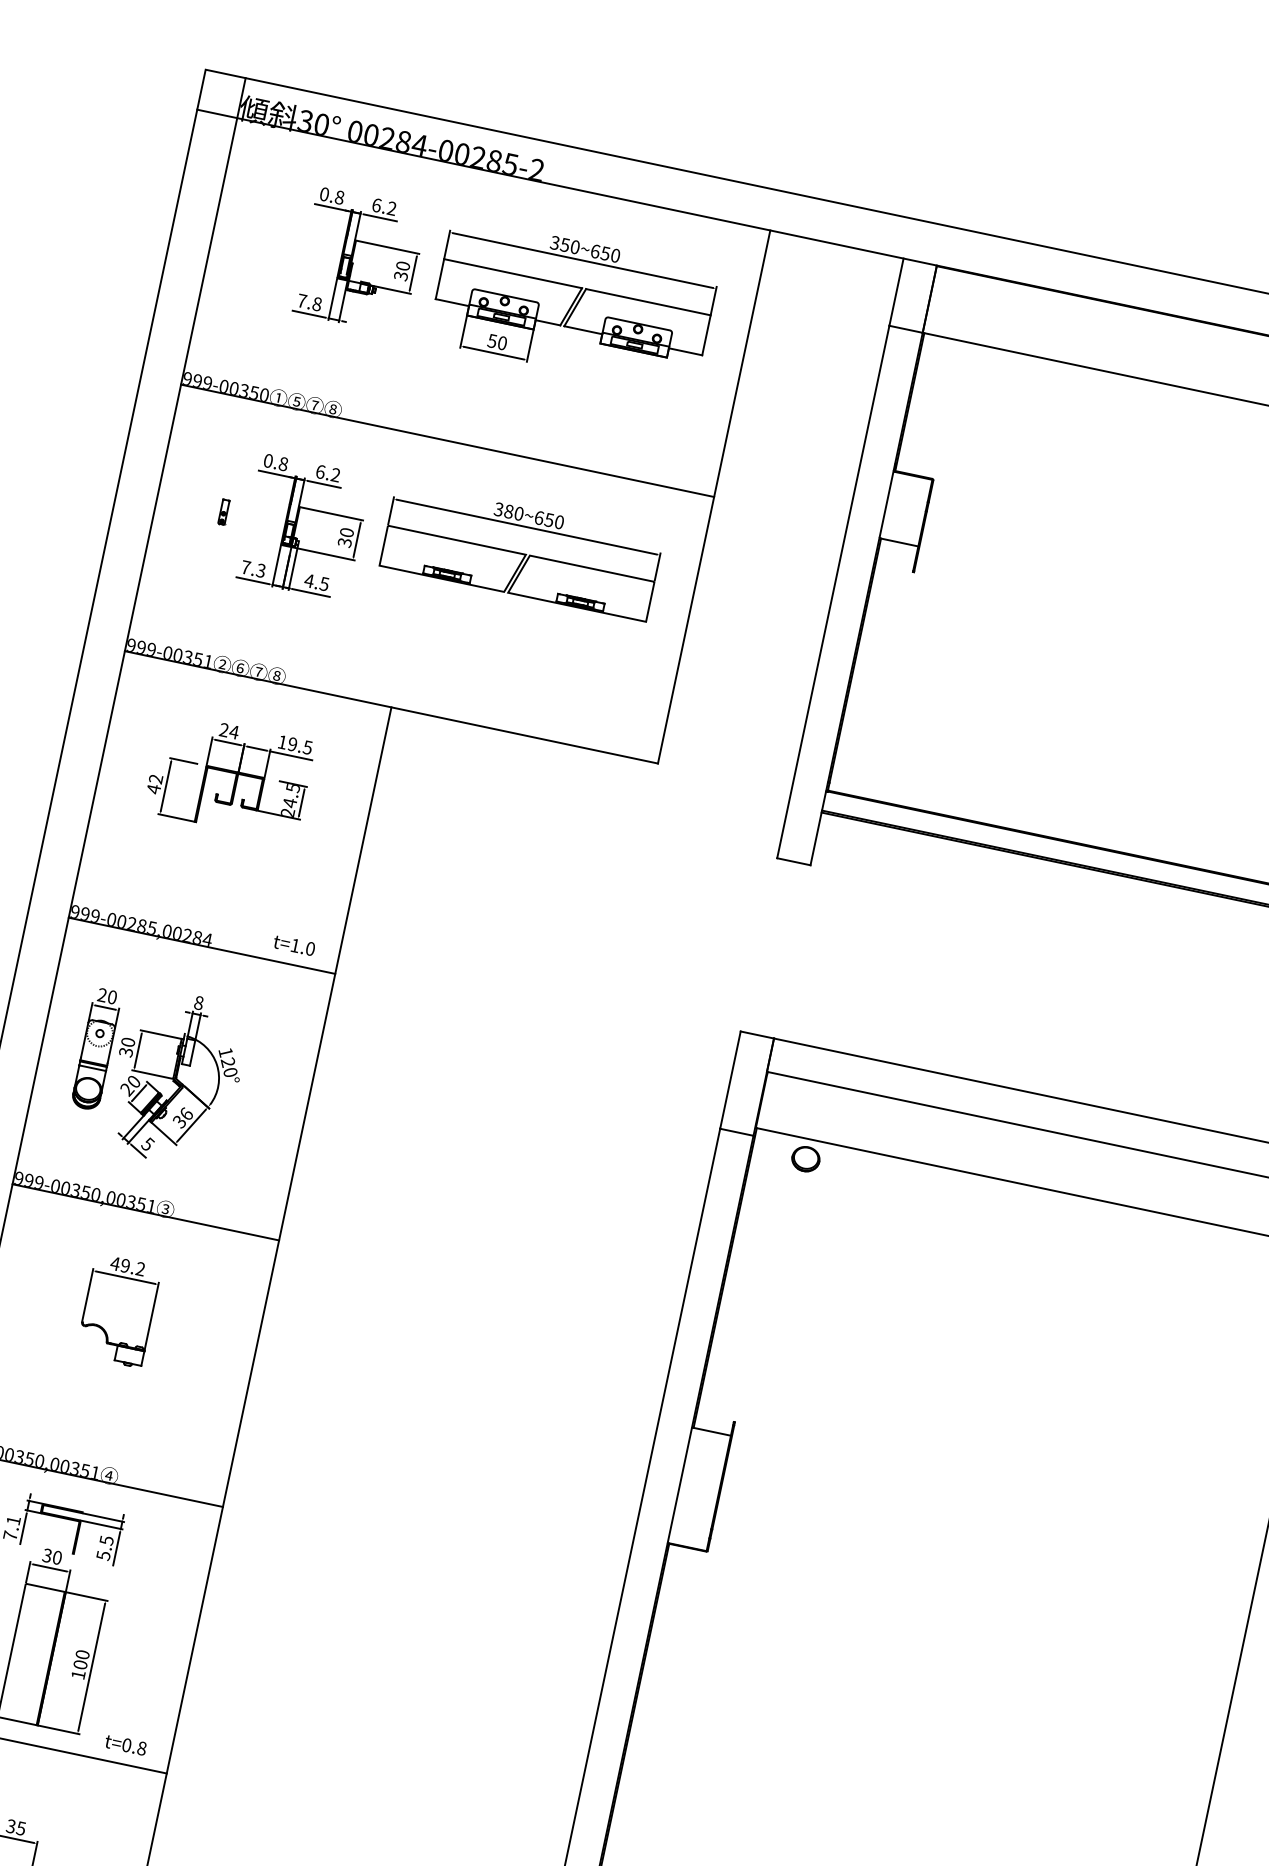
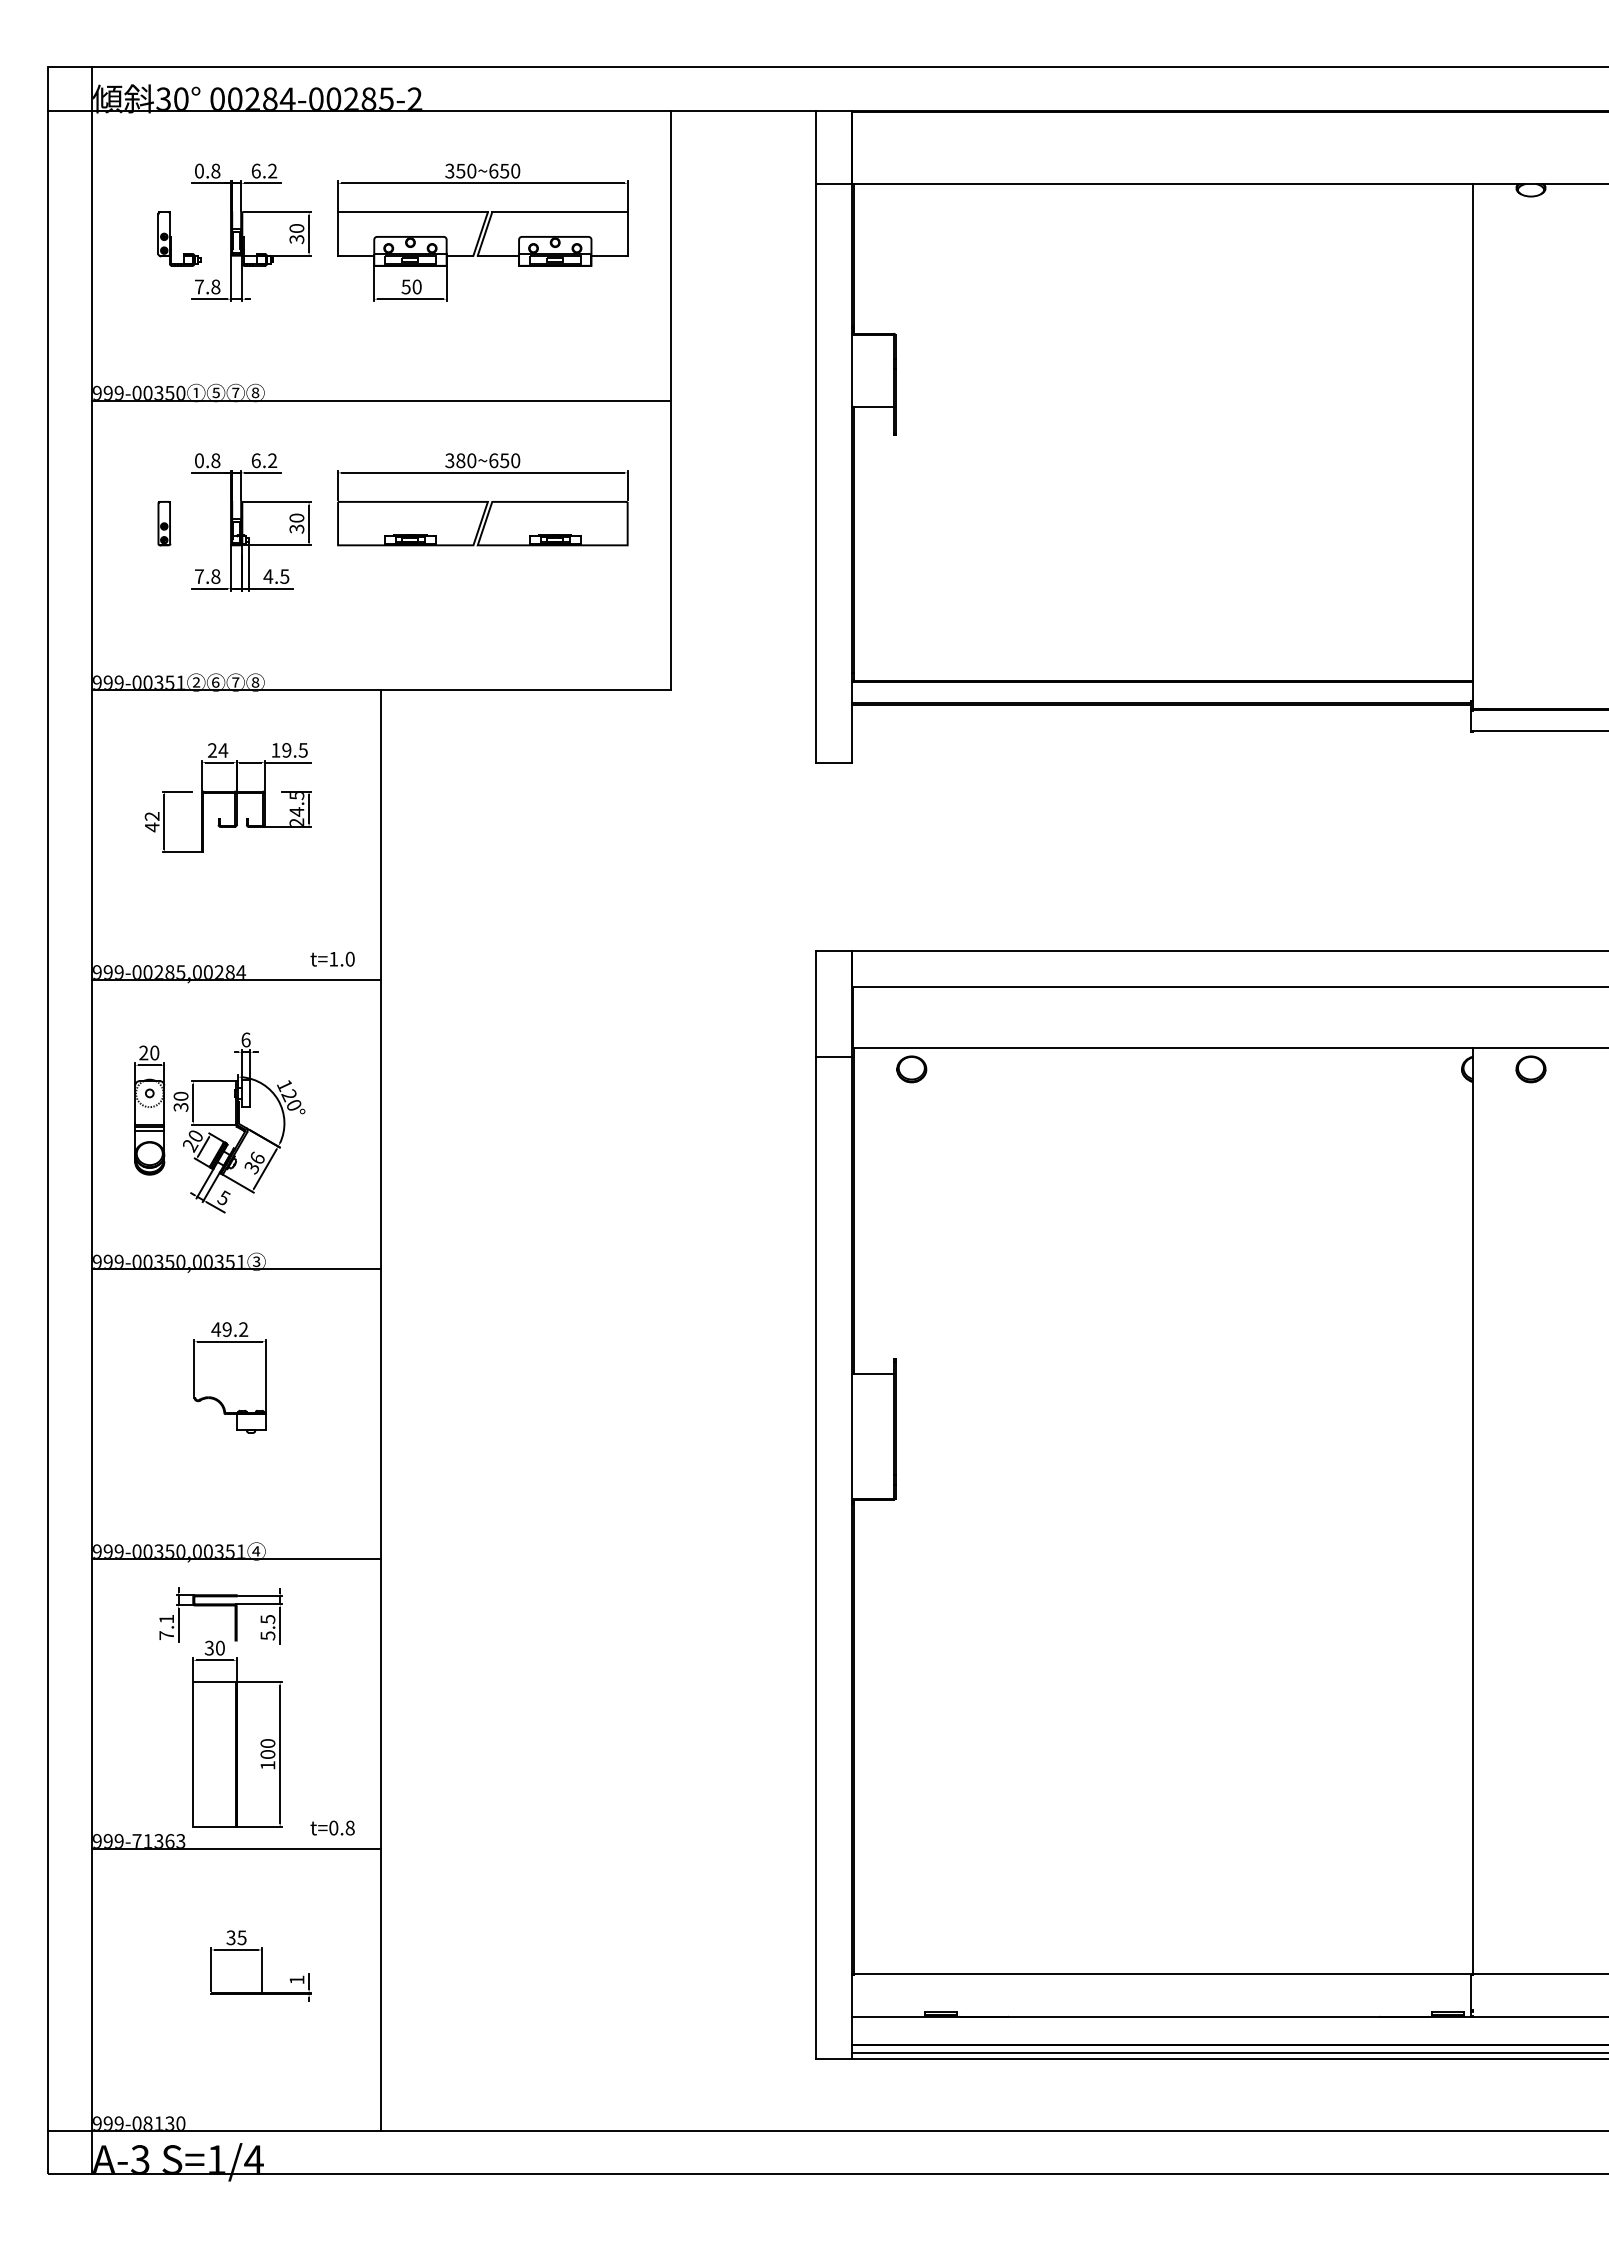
part: (285, 250) -> (171, 238), added
part: (224, 511) -> (164, 523), size x1.67
text: (260, 570) -> (215, 576), 7.3 -> 7.8
text: (198, 1002) -> (245, 1039), 8 -> 6

